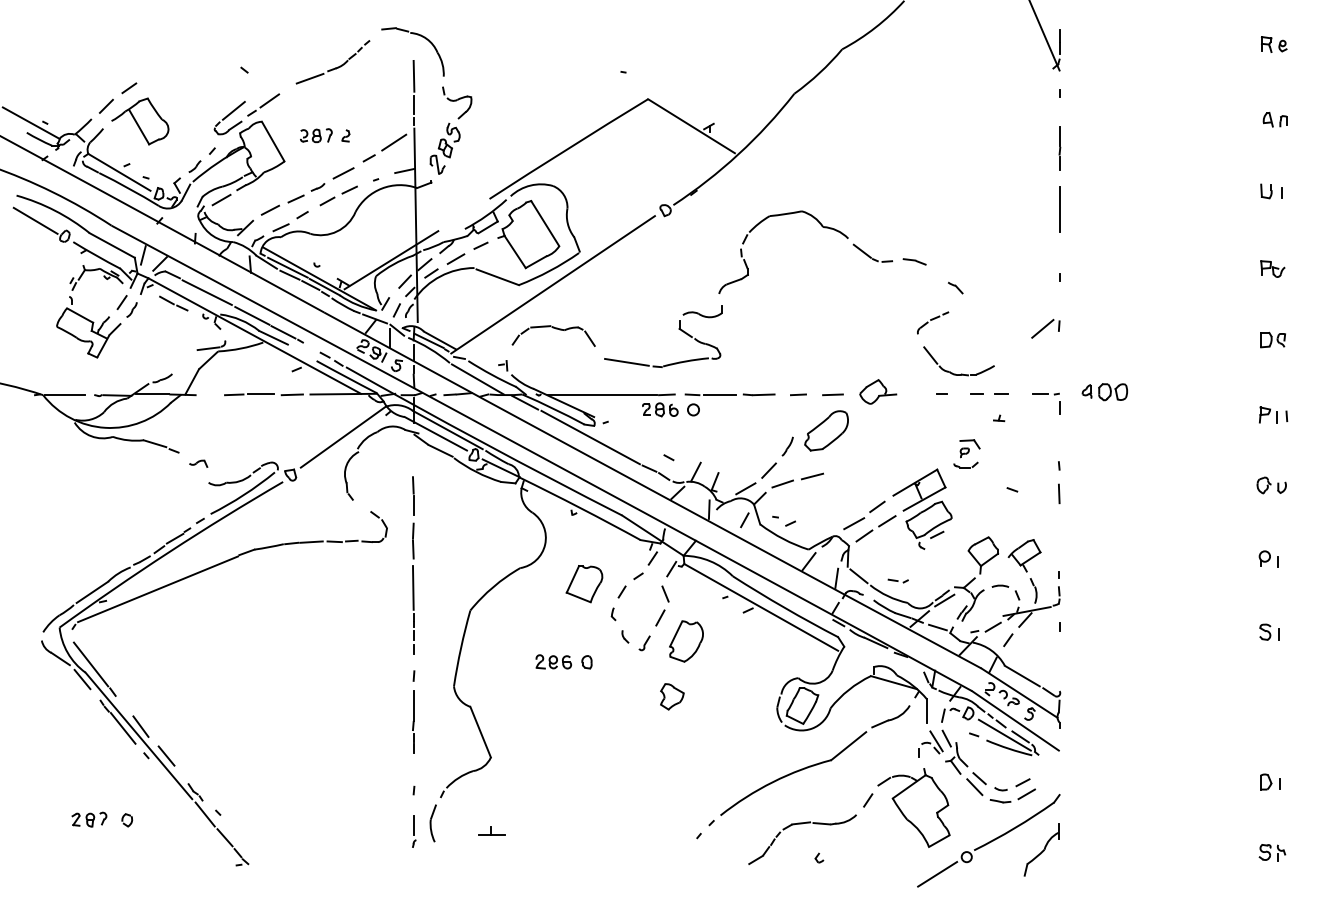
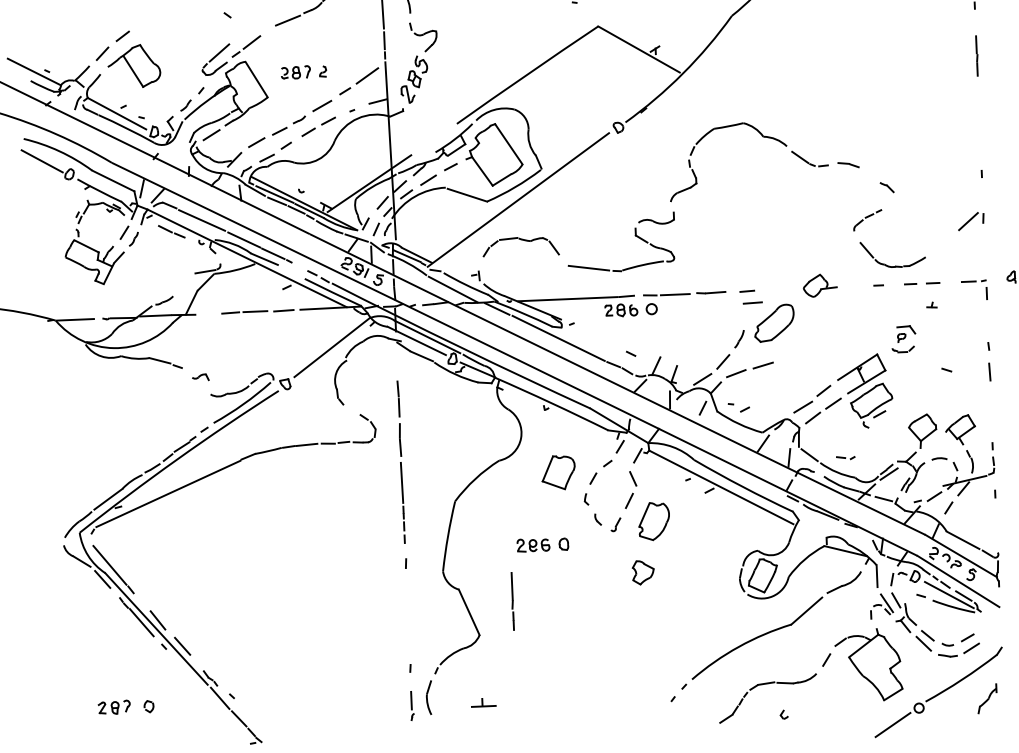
line: (1059, 208) -> (979, 110), removed
line: (832, 394) -> (752, 302), moved
line: (413, 721) -> (512, 600), moved
part: (1041, 849) -> (987, 698), size x0.6

